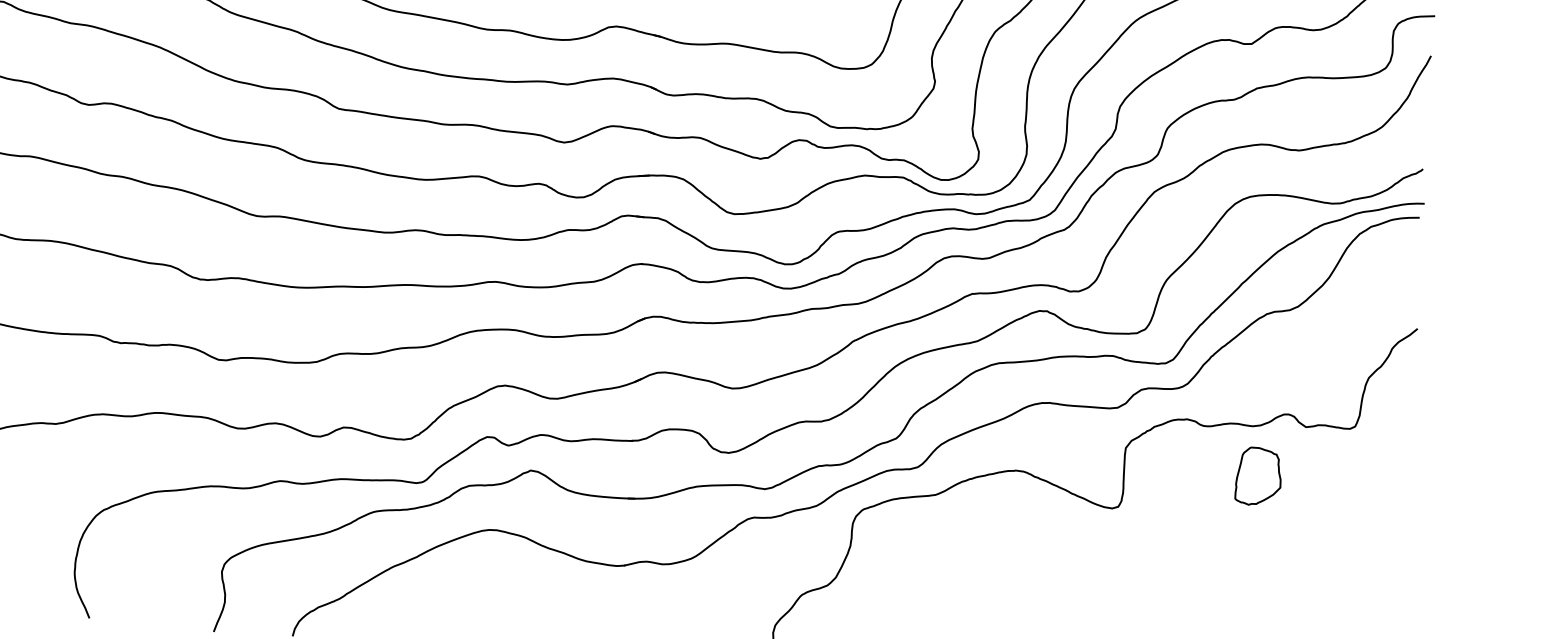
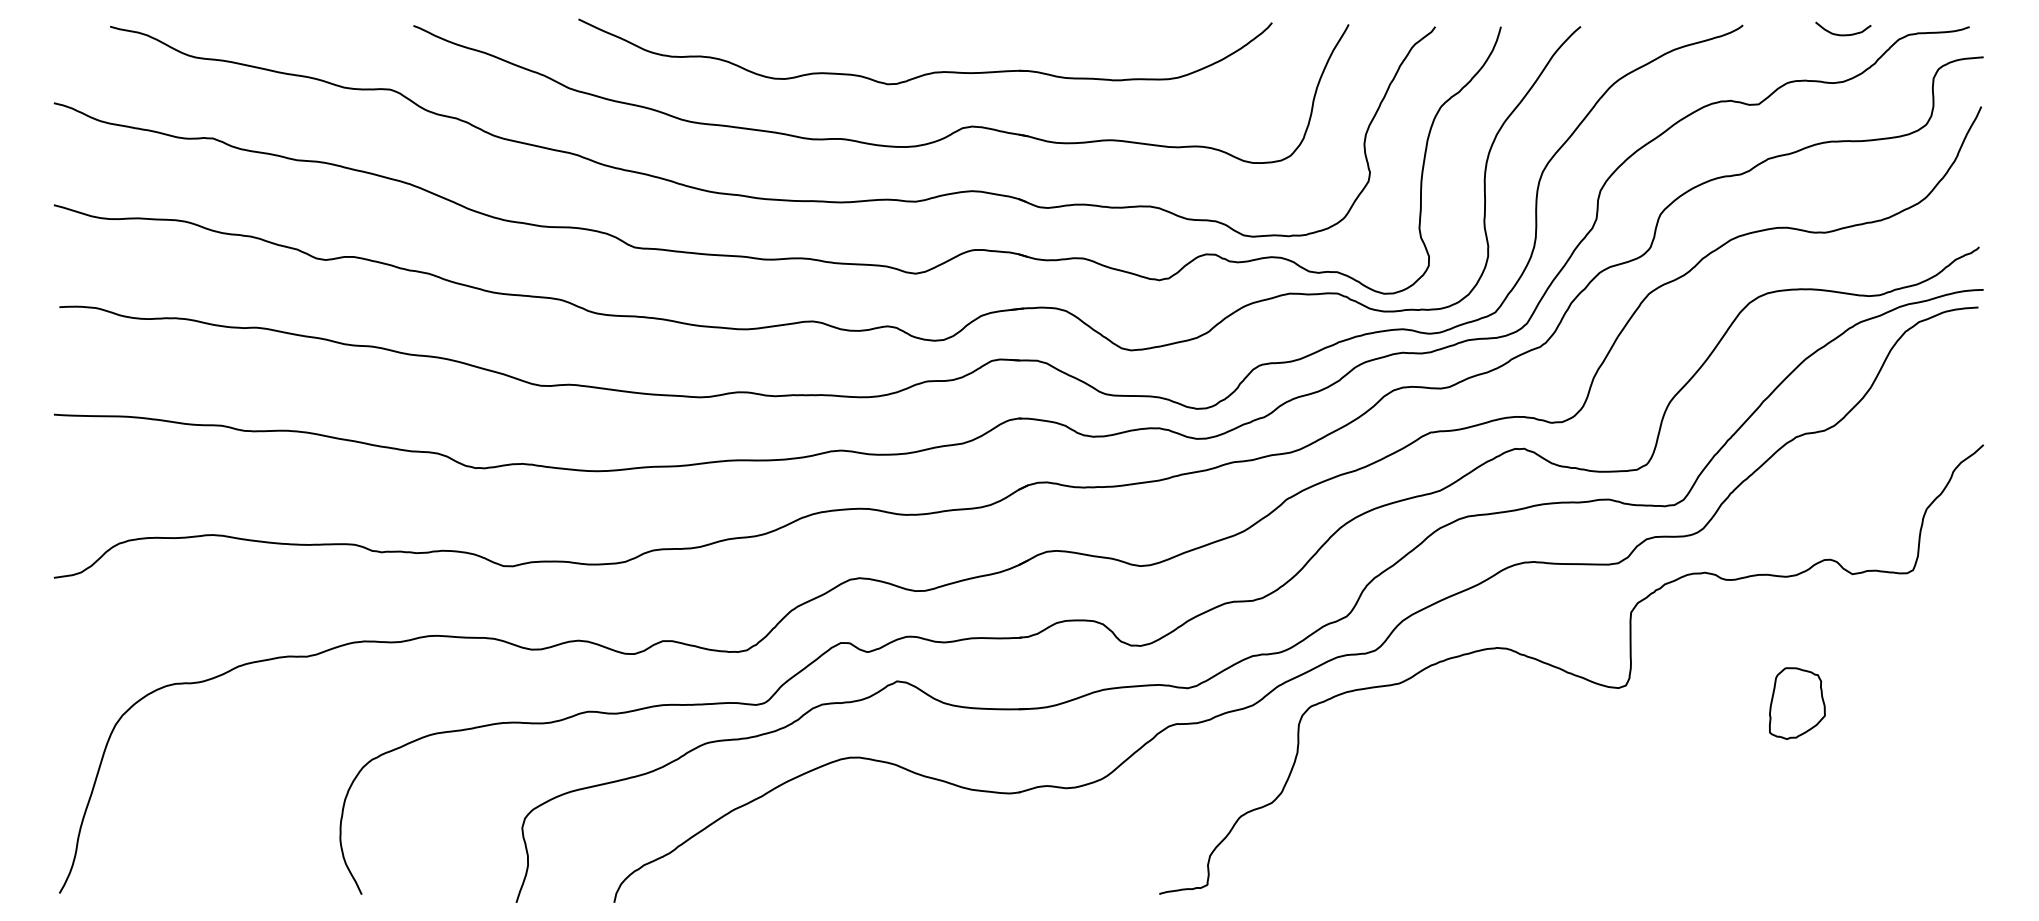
part: (1258, 476) -> (1797, 703), moved

